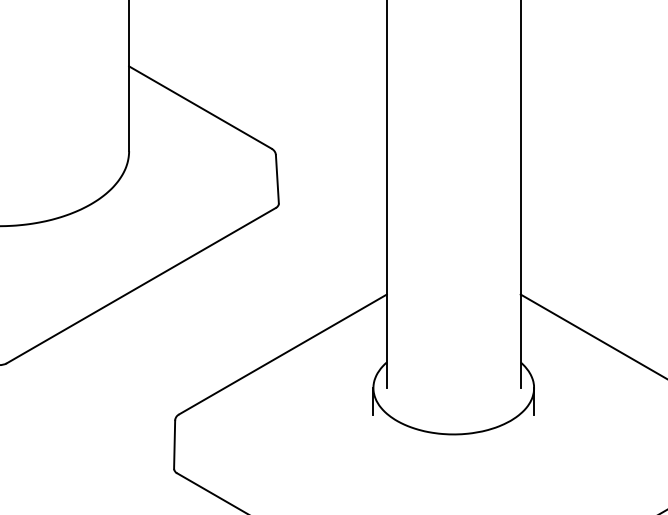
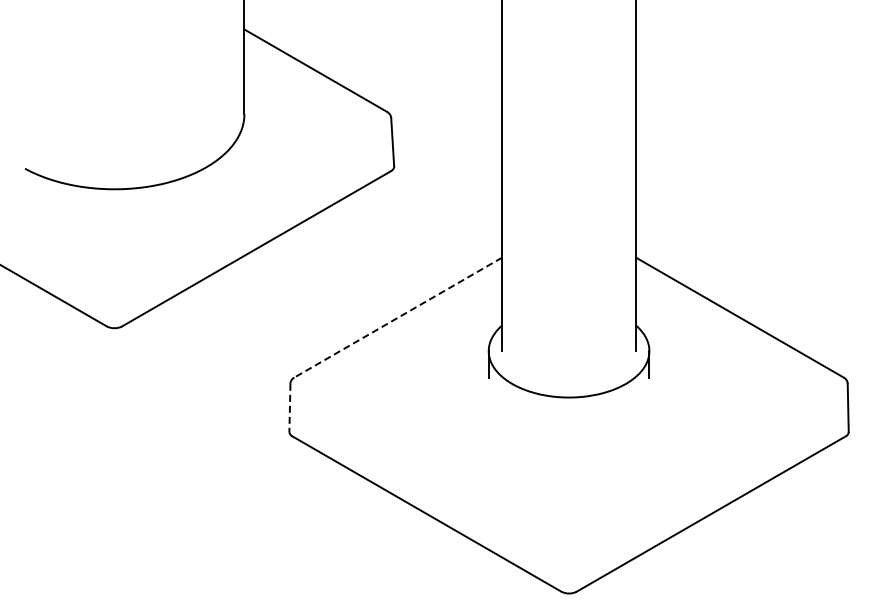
line: (283, 354) -> (398, 317), solid -> dashed
line: (174, 445) -> (289, 408), solid -> dashed

